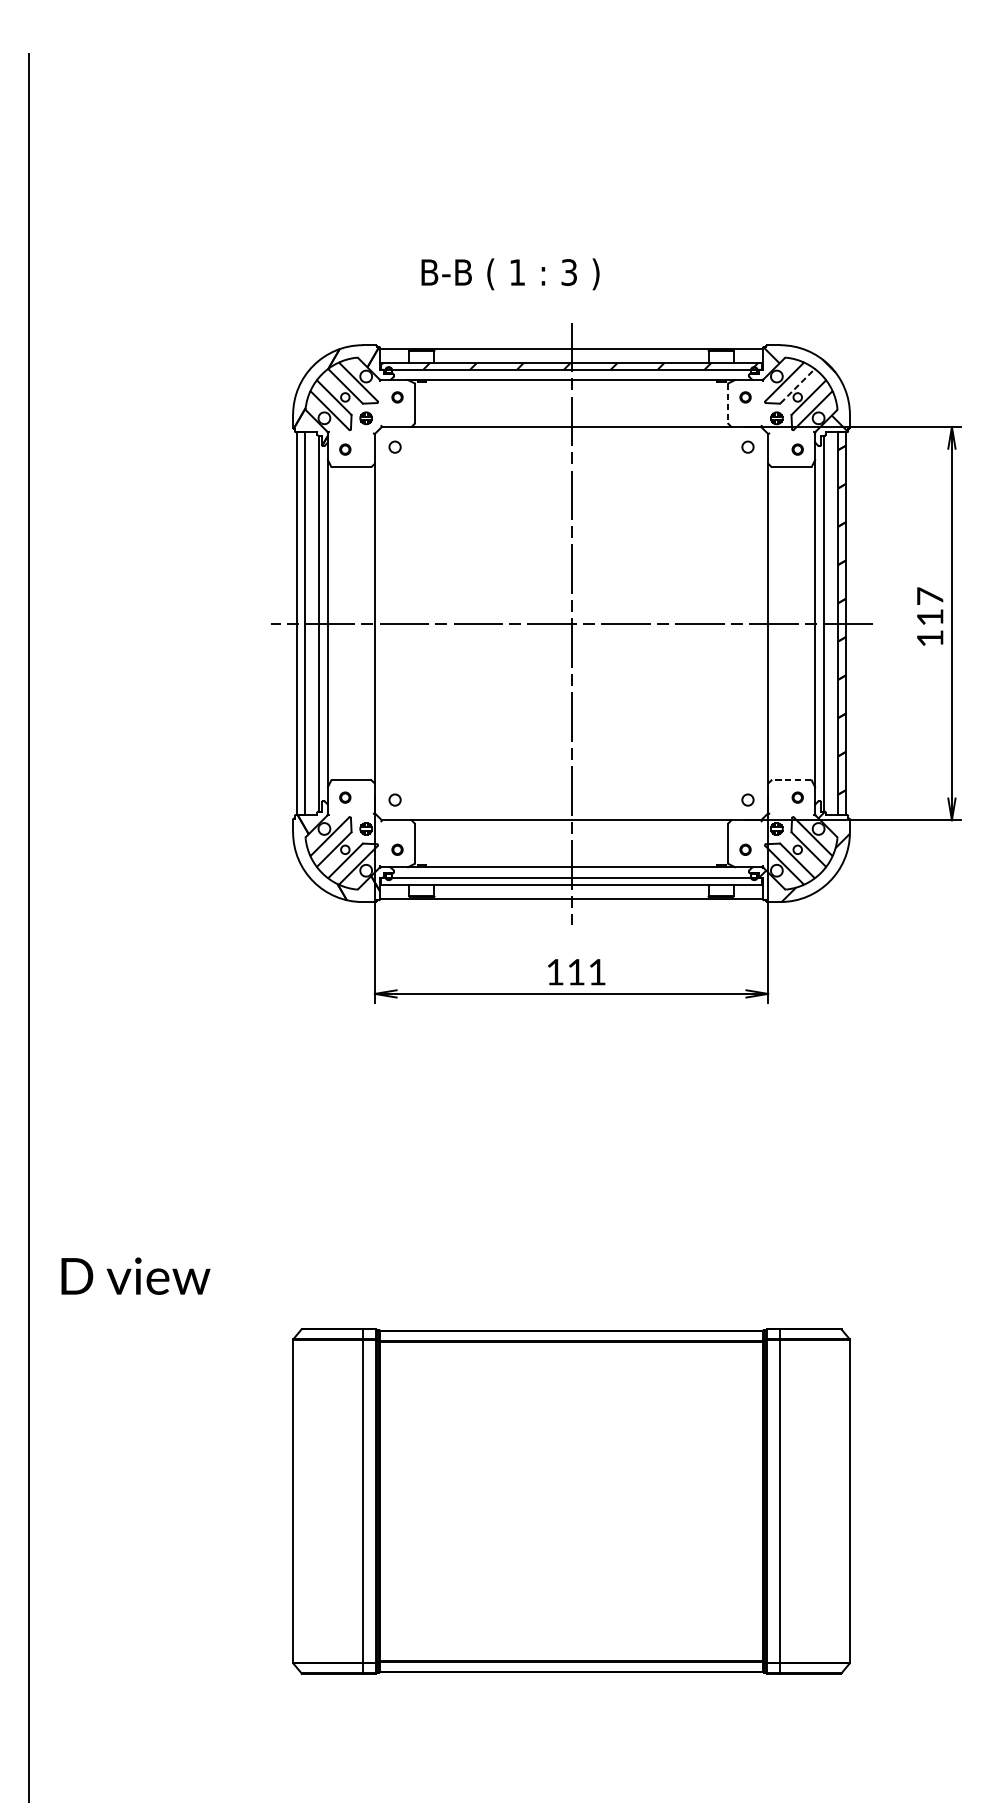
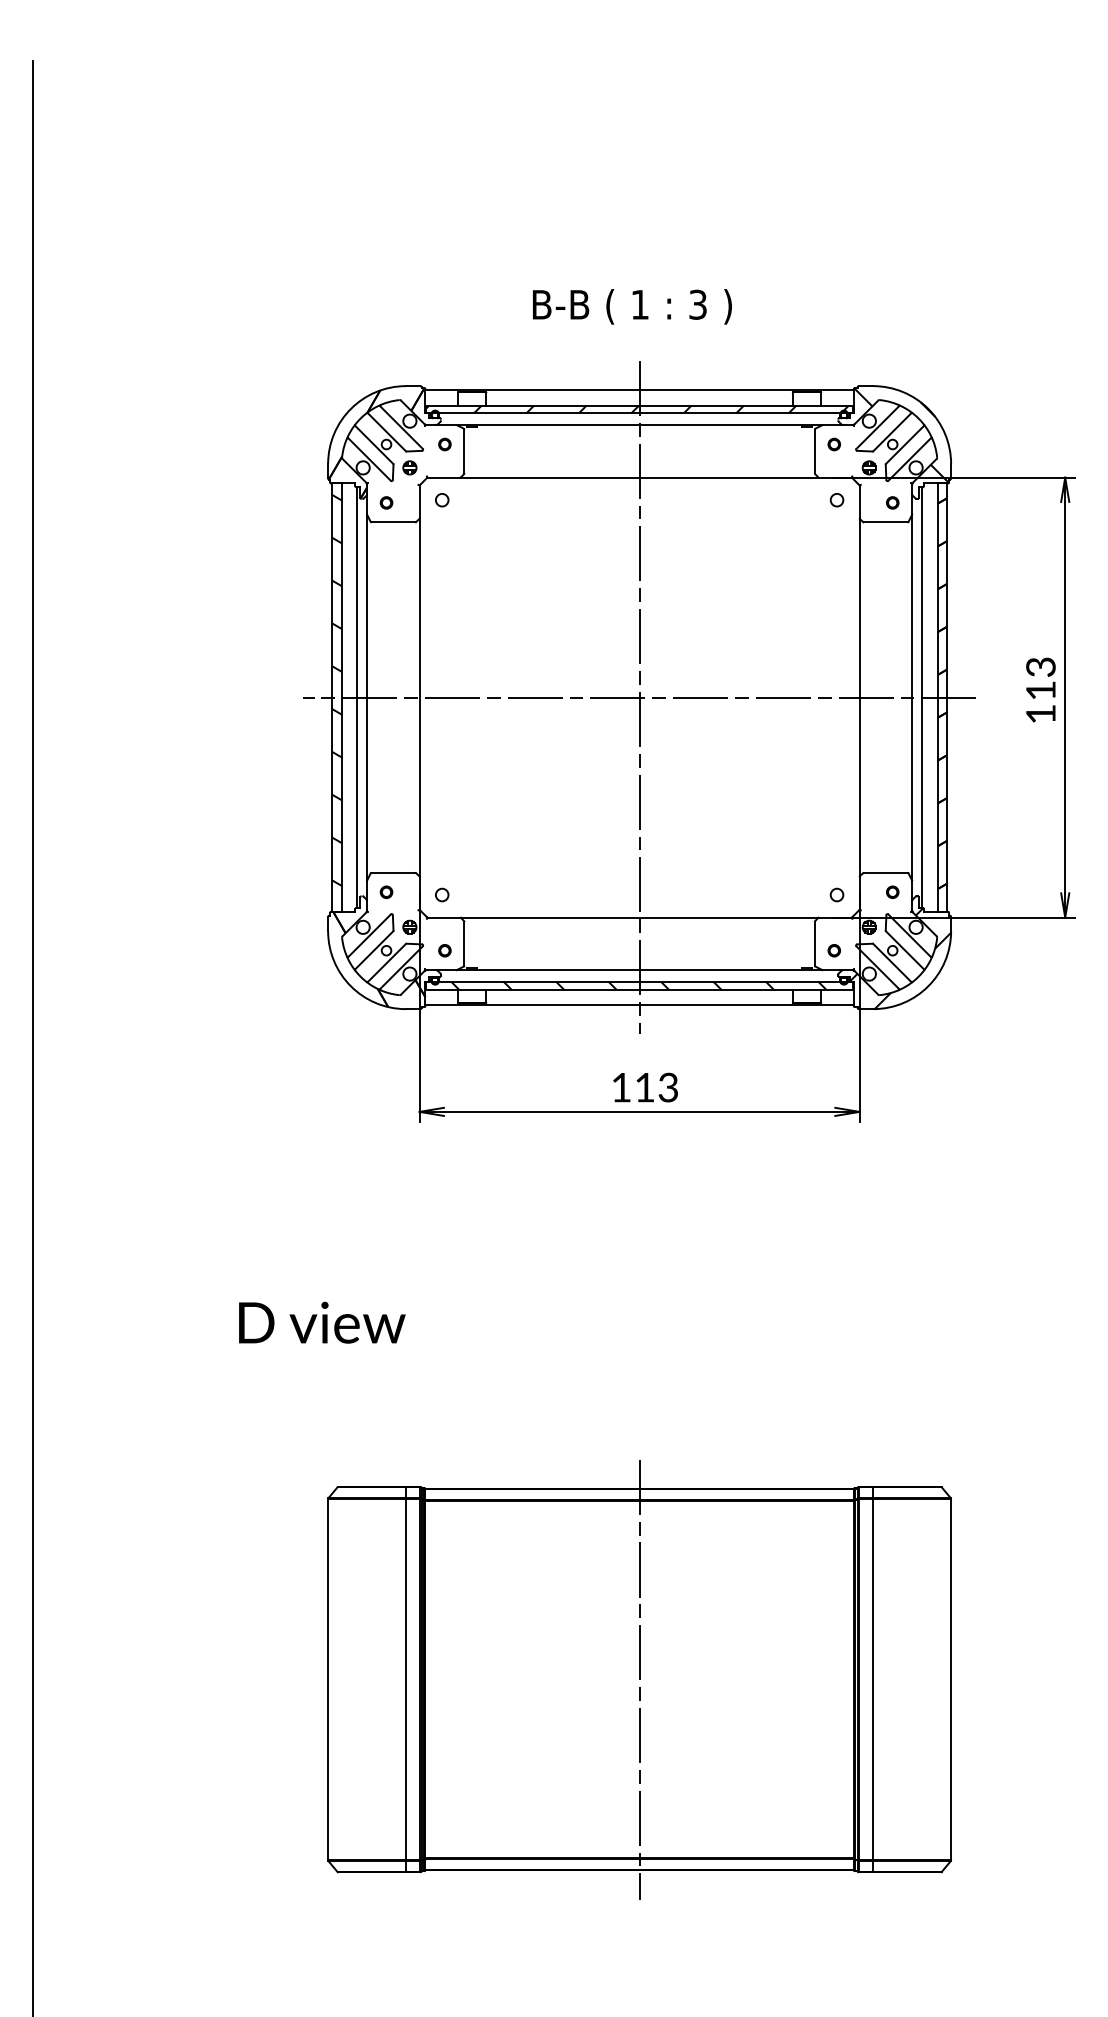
text: (510, 274) -> (632, 306), moved
line: (797, 386) -> (892, 432), dashed -> solid
line: (727, 403) -> (814, 451), dashed -> solid
text: (929, 595) -> (1040, 666), 117 -> 113
hatch: (300, 616) -> (336, 689), added
line: (791, 779) -> (885, 872), dashed -> solid
hatch: (570, 880) -> (638, 985), added
text: (596, 972) -> (667, 1087), 111 -> 113
text: (136, 1276) -> (322, 1322), moved
line: (571, 1501) -> (639, 1679), added

